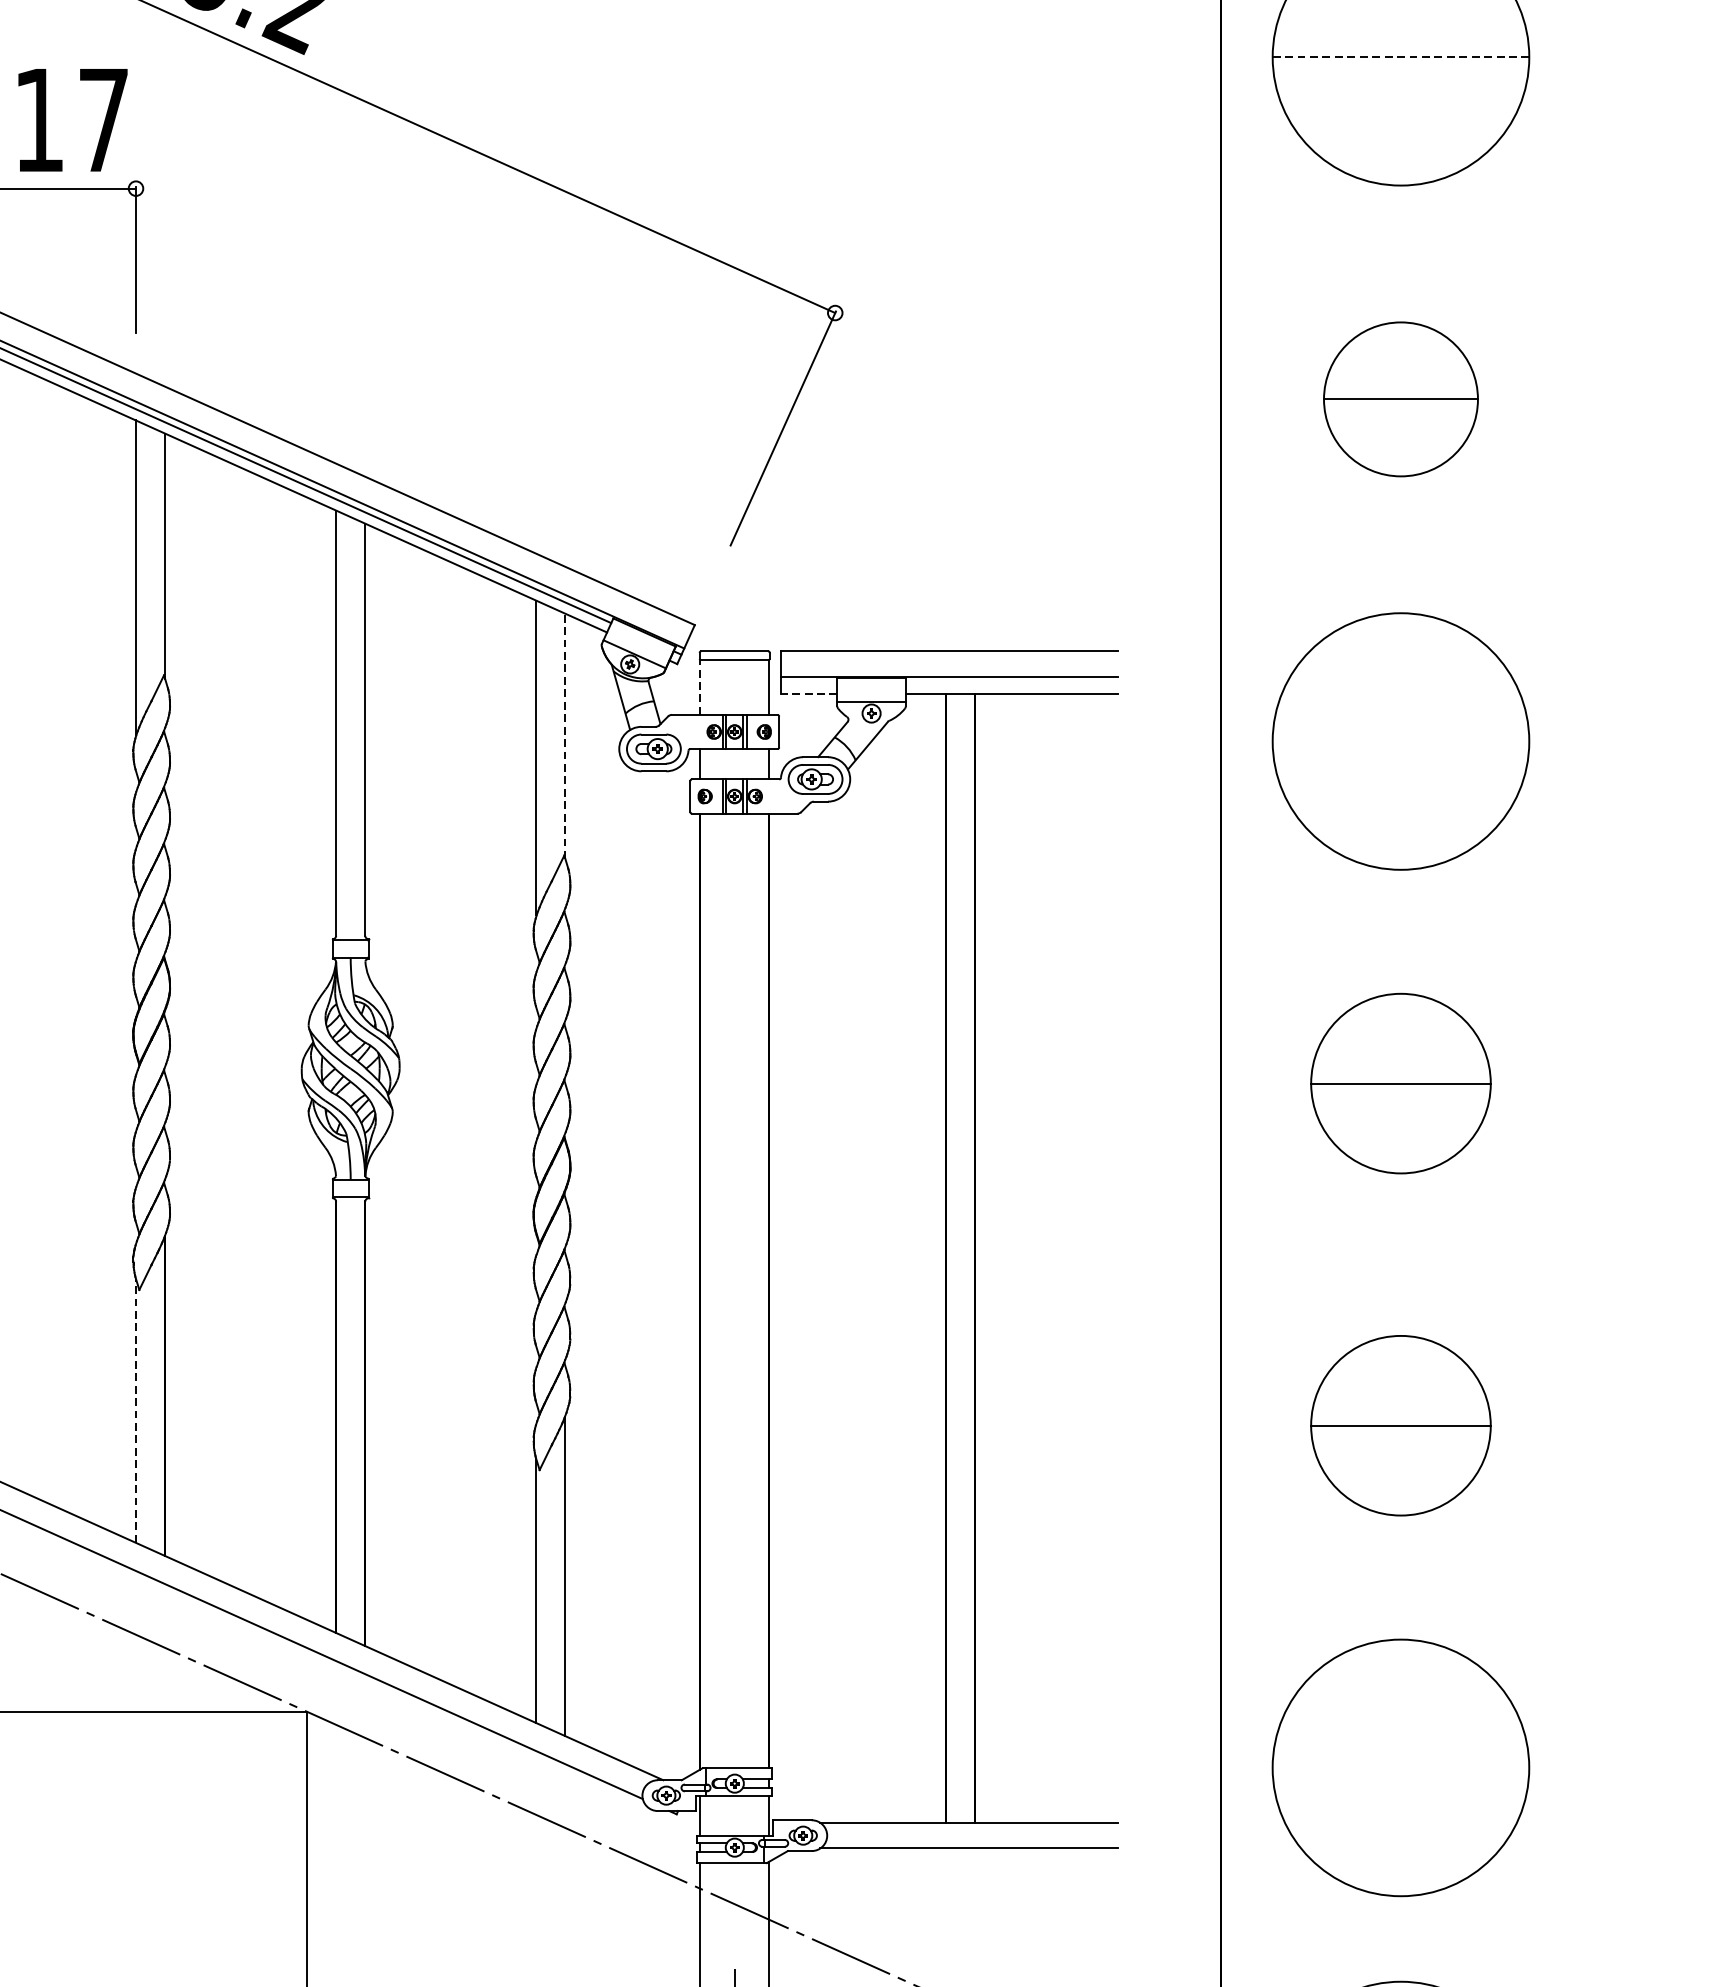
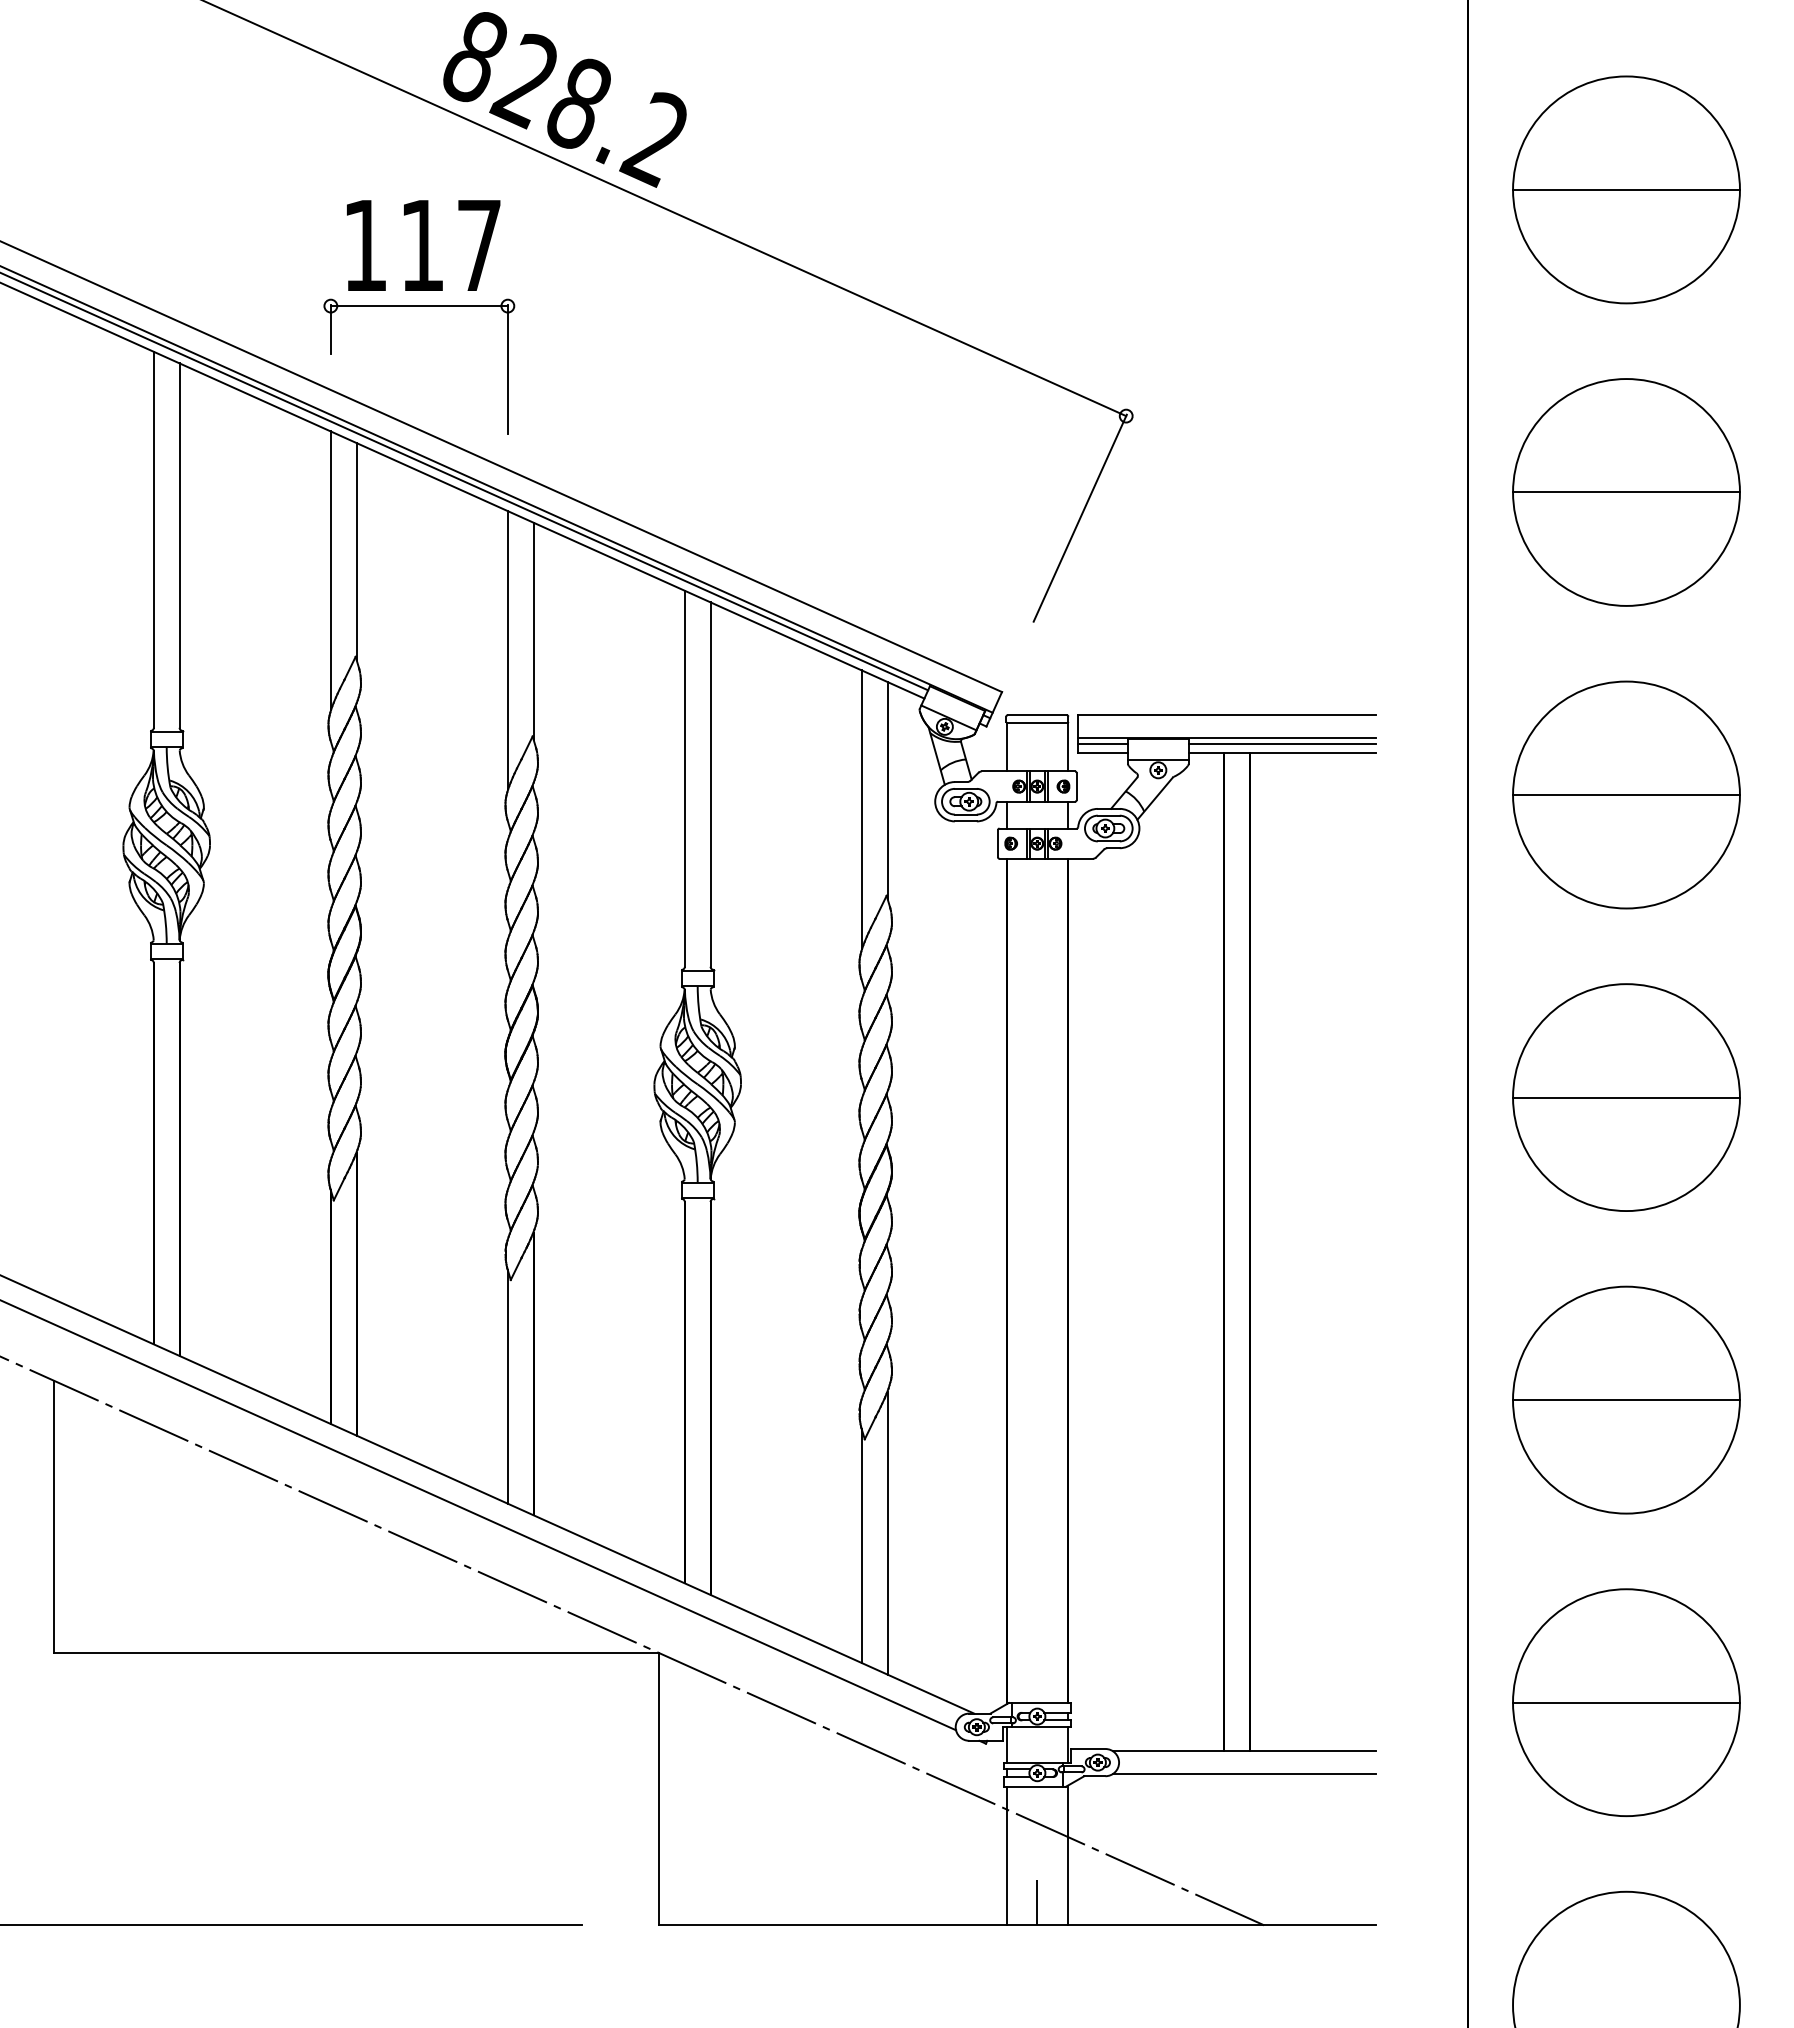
line: (1402, 56) -> (1627, 189), dashed -> solid
part: (1400, 399) -> (1626, 492), size x1.67
line: (809, 683) -> (1103, 743), added
line: (1010, 683) -> (1281, 743), added
line: (699, 686) -> (1006, 746), dashed -> solid
line: (809, 693) -> (1103, 752), dashed -> solid
line: (565, 735) -> (887, 789), dashed -> solid
line: (1400, 742) -> (1626, 795), added
part: (1400, 1083) -> (1626, 1097), size x1.43
line: (135, 1410) -> (507, 1386), dashed -> solid
part: (1400, 1425) -> (1626, 1399), size x1.43
line: (1400, 1767) -> (1626, 1702), added

